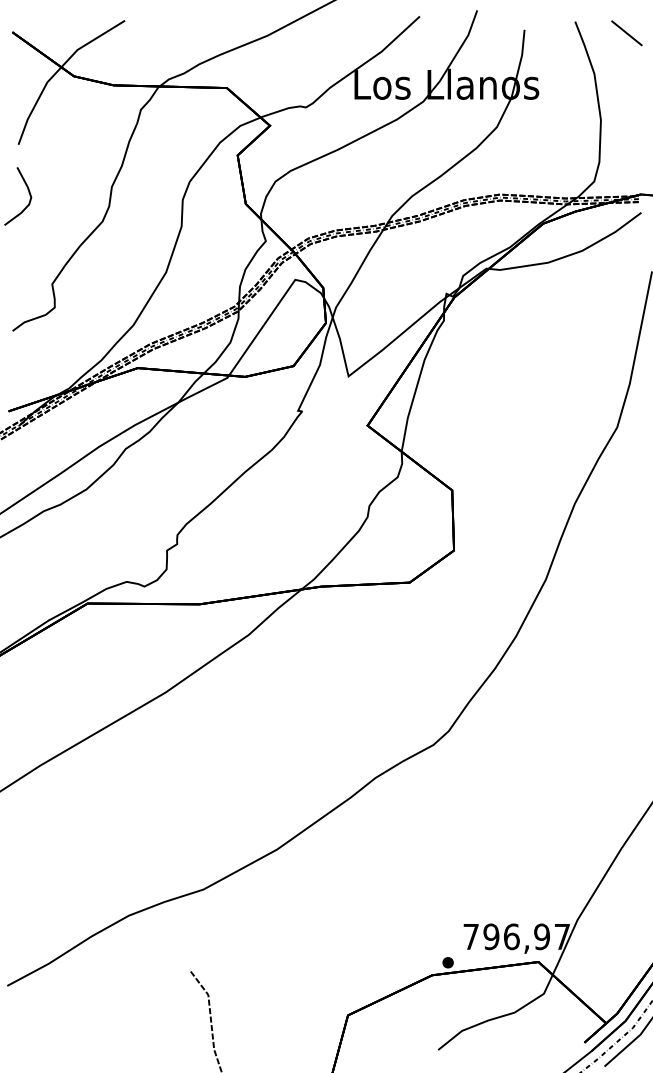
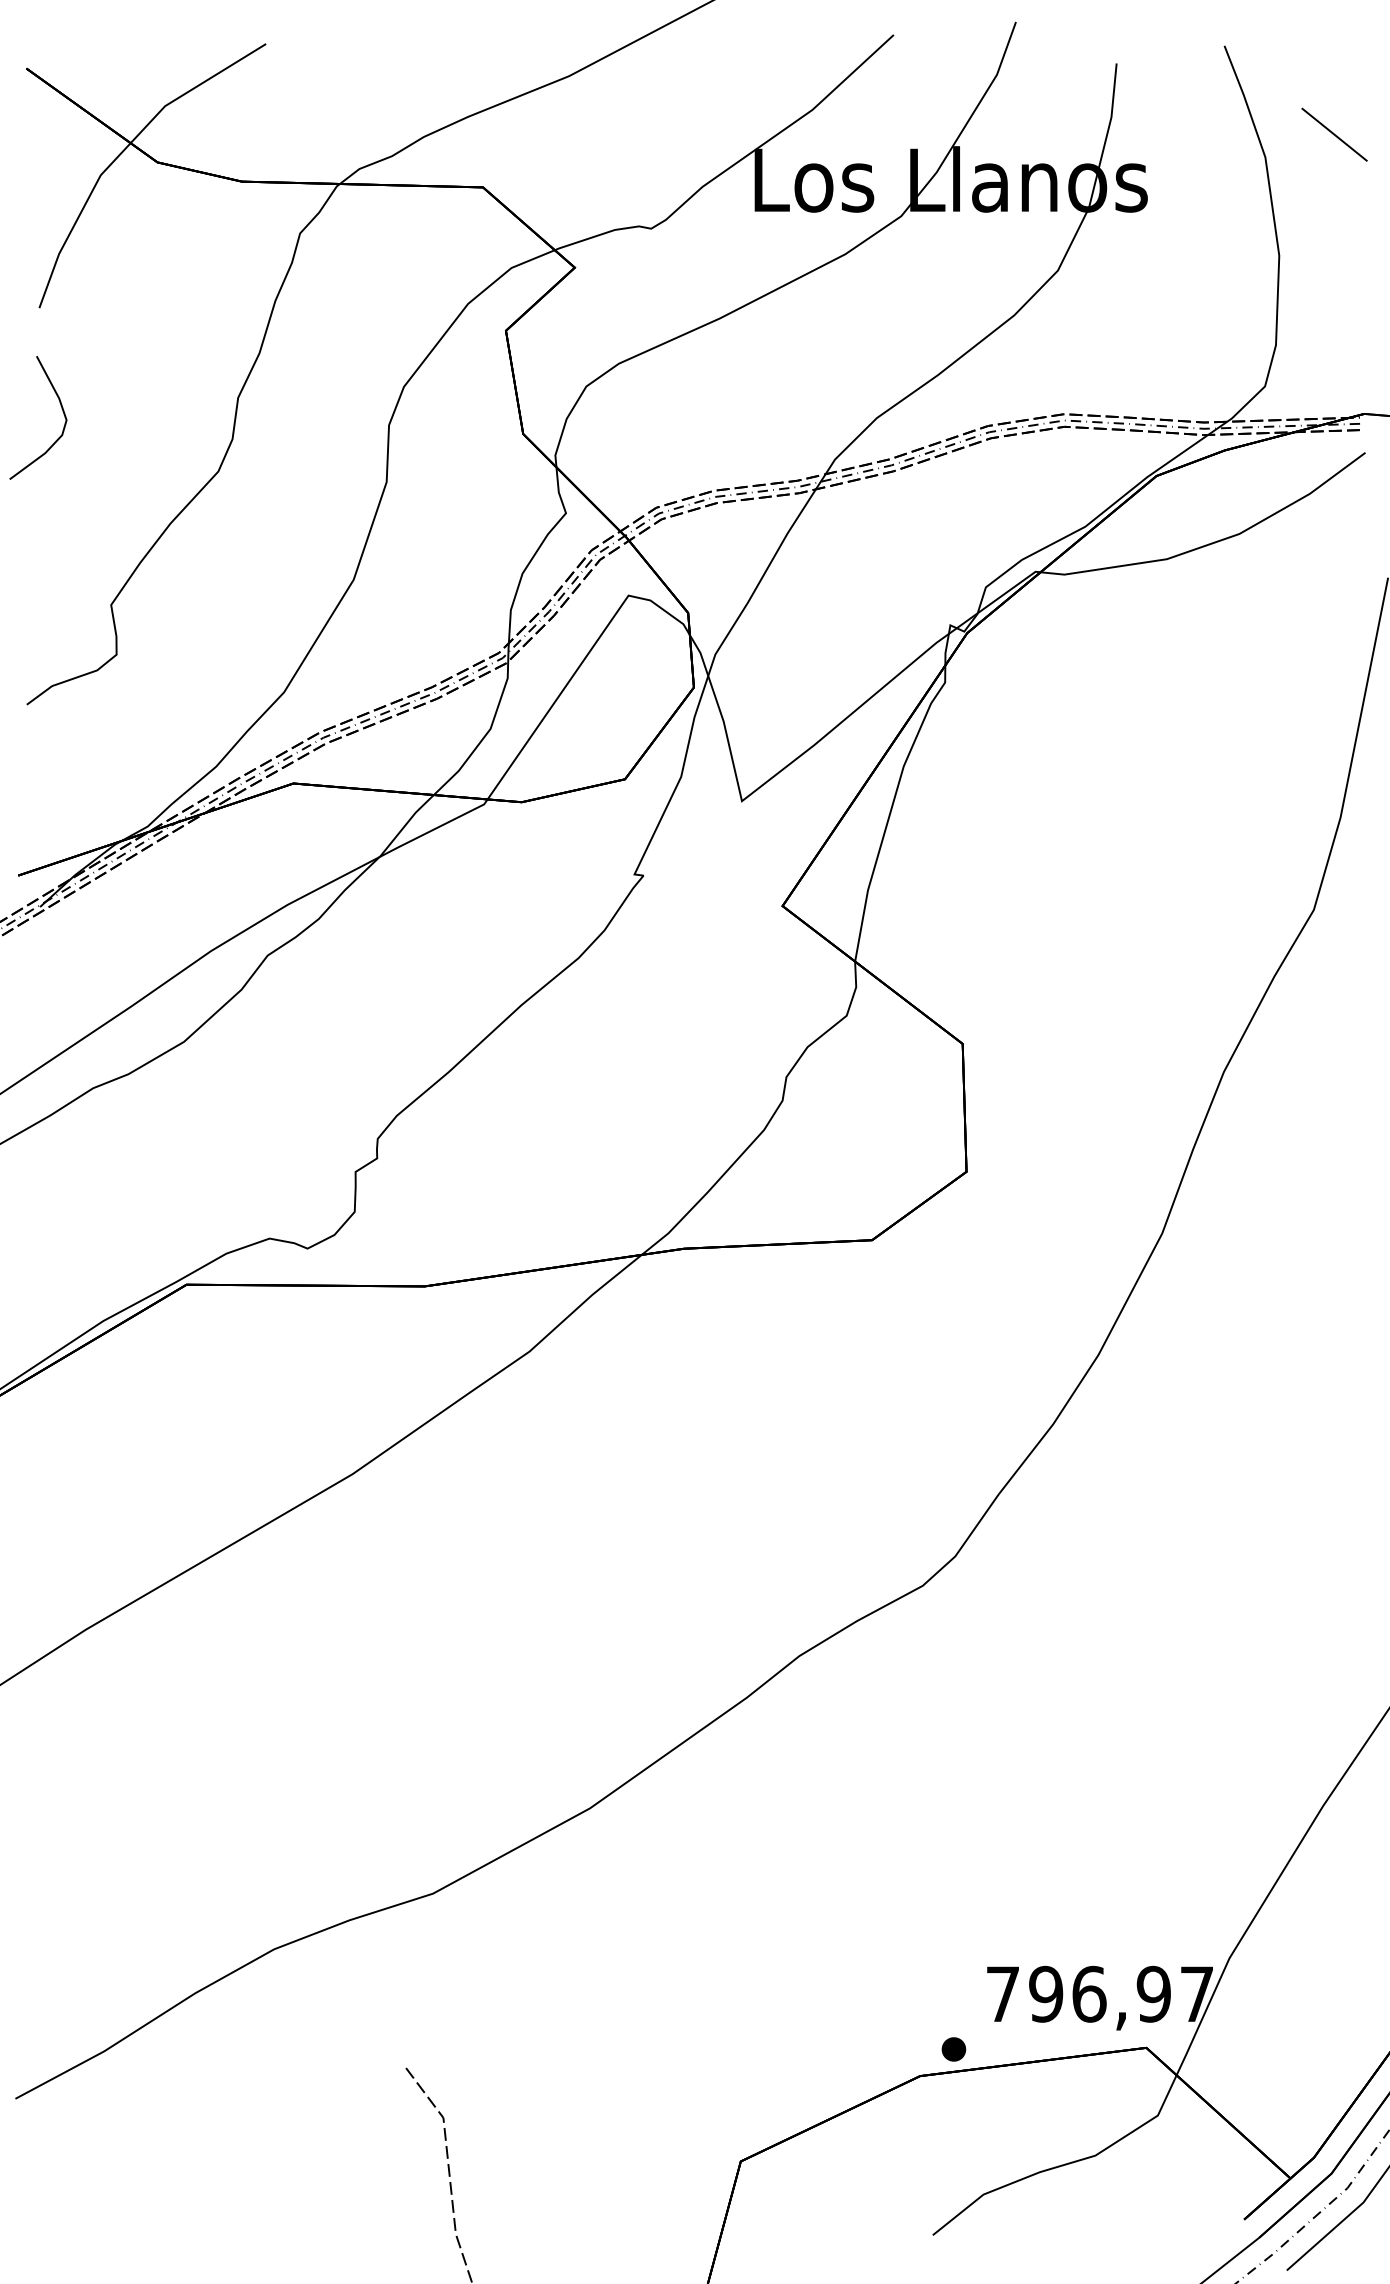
line: (626, 33) -> (1333, 135), moved

